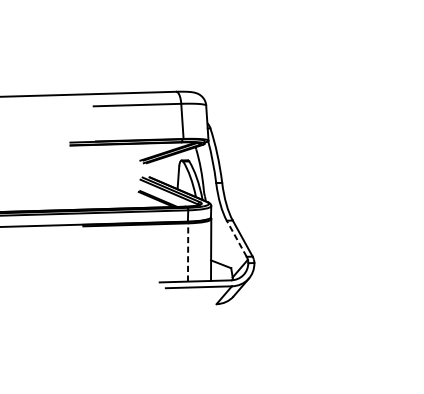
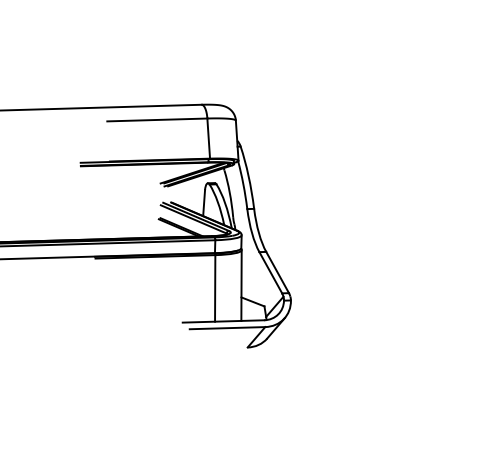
line: (236, 238) -> (270, 272), dashed -> solid
line: (188, 251) -> (215, 287), dashed -> solid

